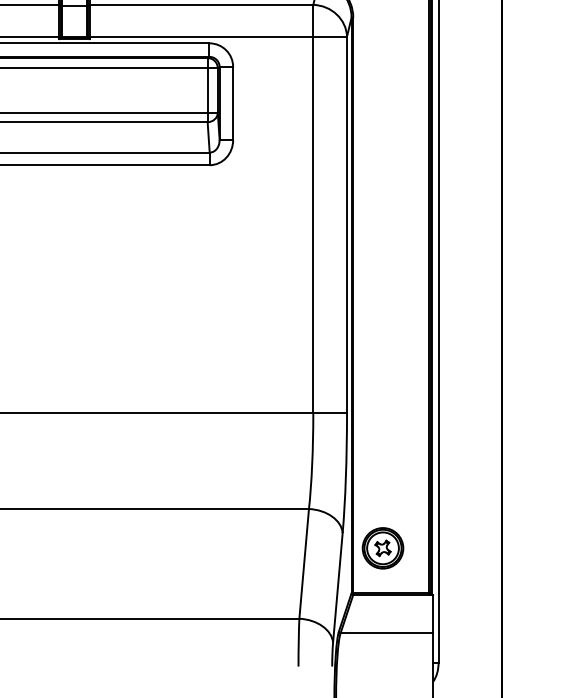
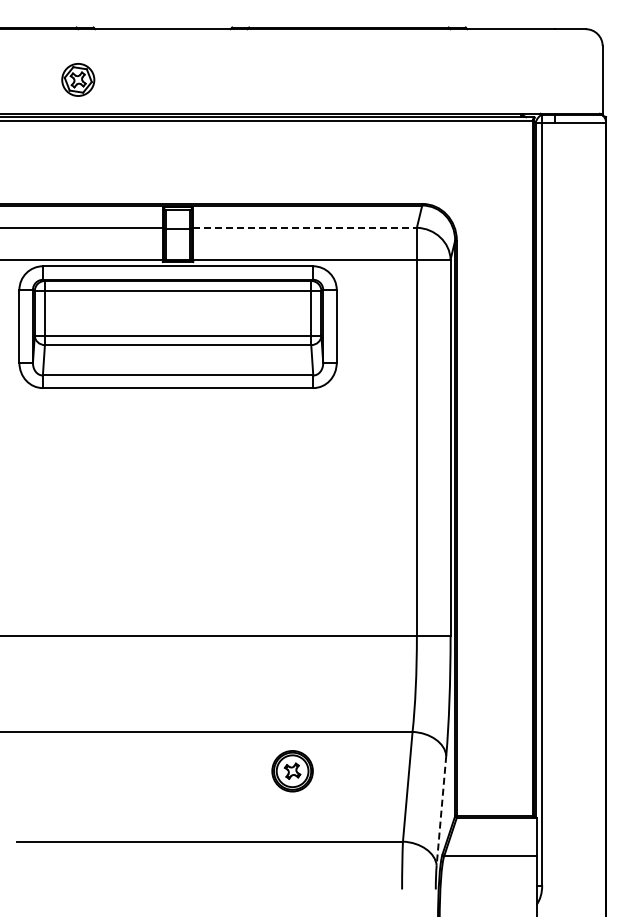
line: (201, 4) -> (305, 227), solid -> dashed
part: (382, 548) -> (292, 771), moved
line: (337, 588) -> (441, 811), solid -> dashed

